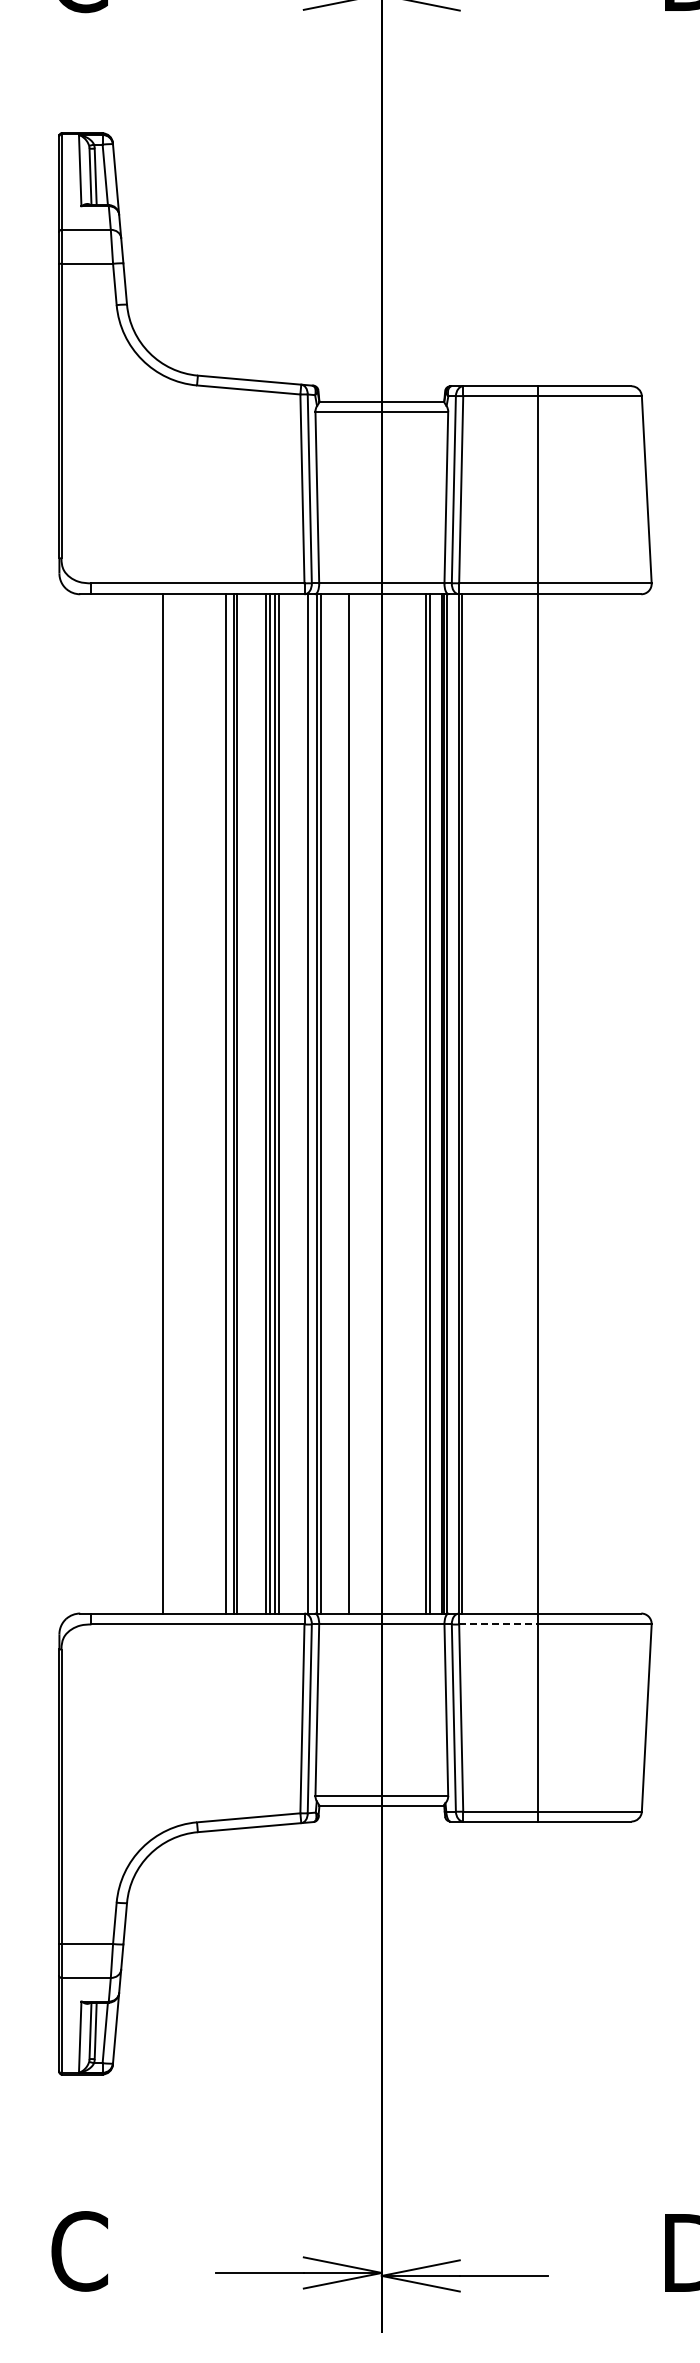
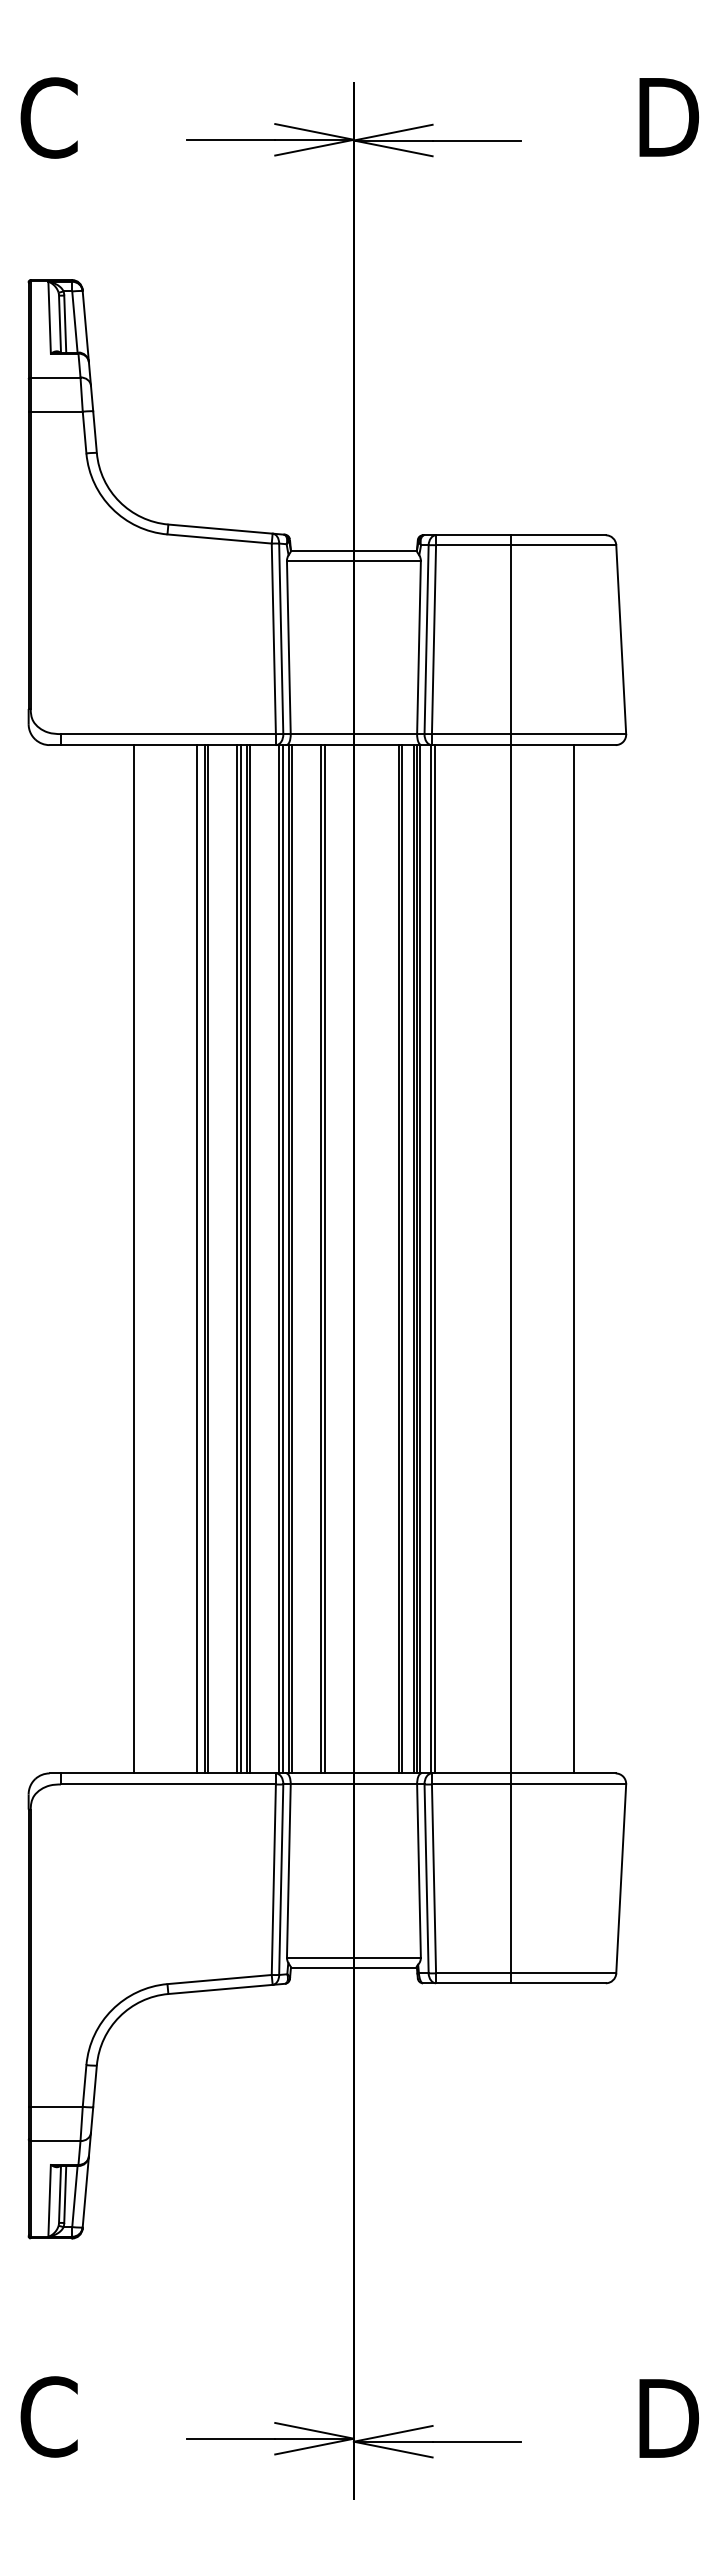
line: (311, 1104) -> (282, 1259), added
line: (352, 1104) -> (324, 1259), added
line: (600, 1104) -> (574, 1259), added
line: (498, 1624) -> (471, 1784), dashed -> solid

